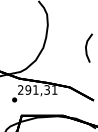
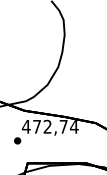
text: (37, 89) -> (50, 126), 291,31 -> 472,74

